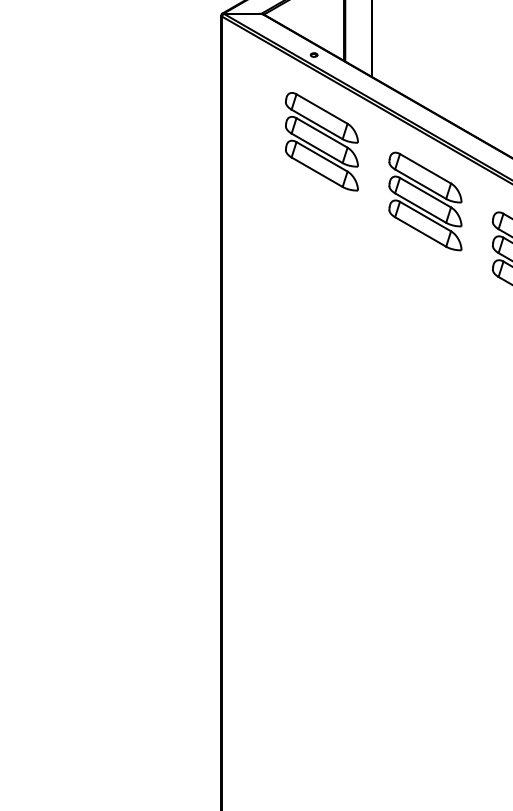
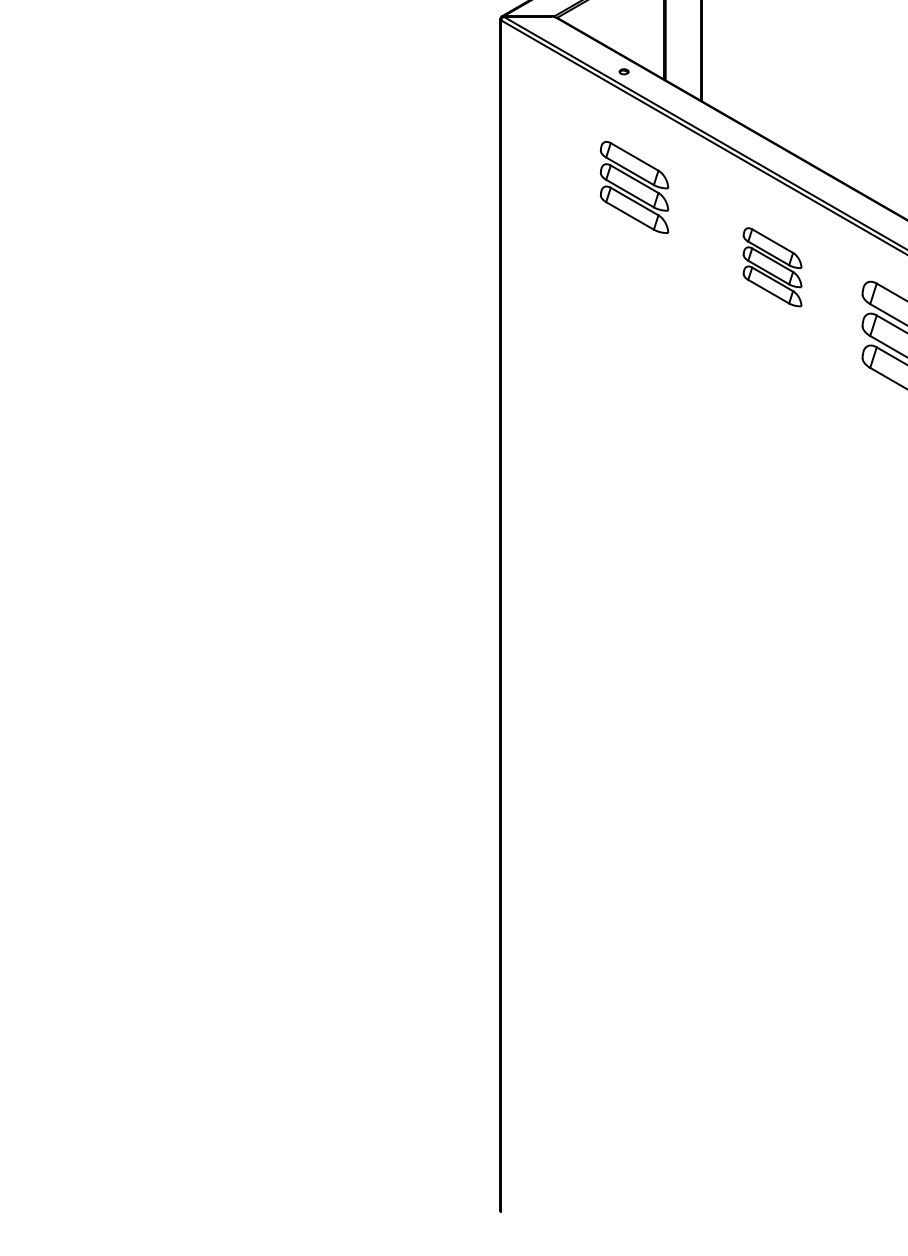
part: (321, 141) -> (634, 187), size x0.7
part: (425, 201) -> (772, 267), size x0.6

